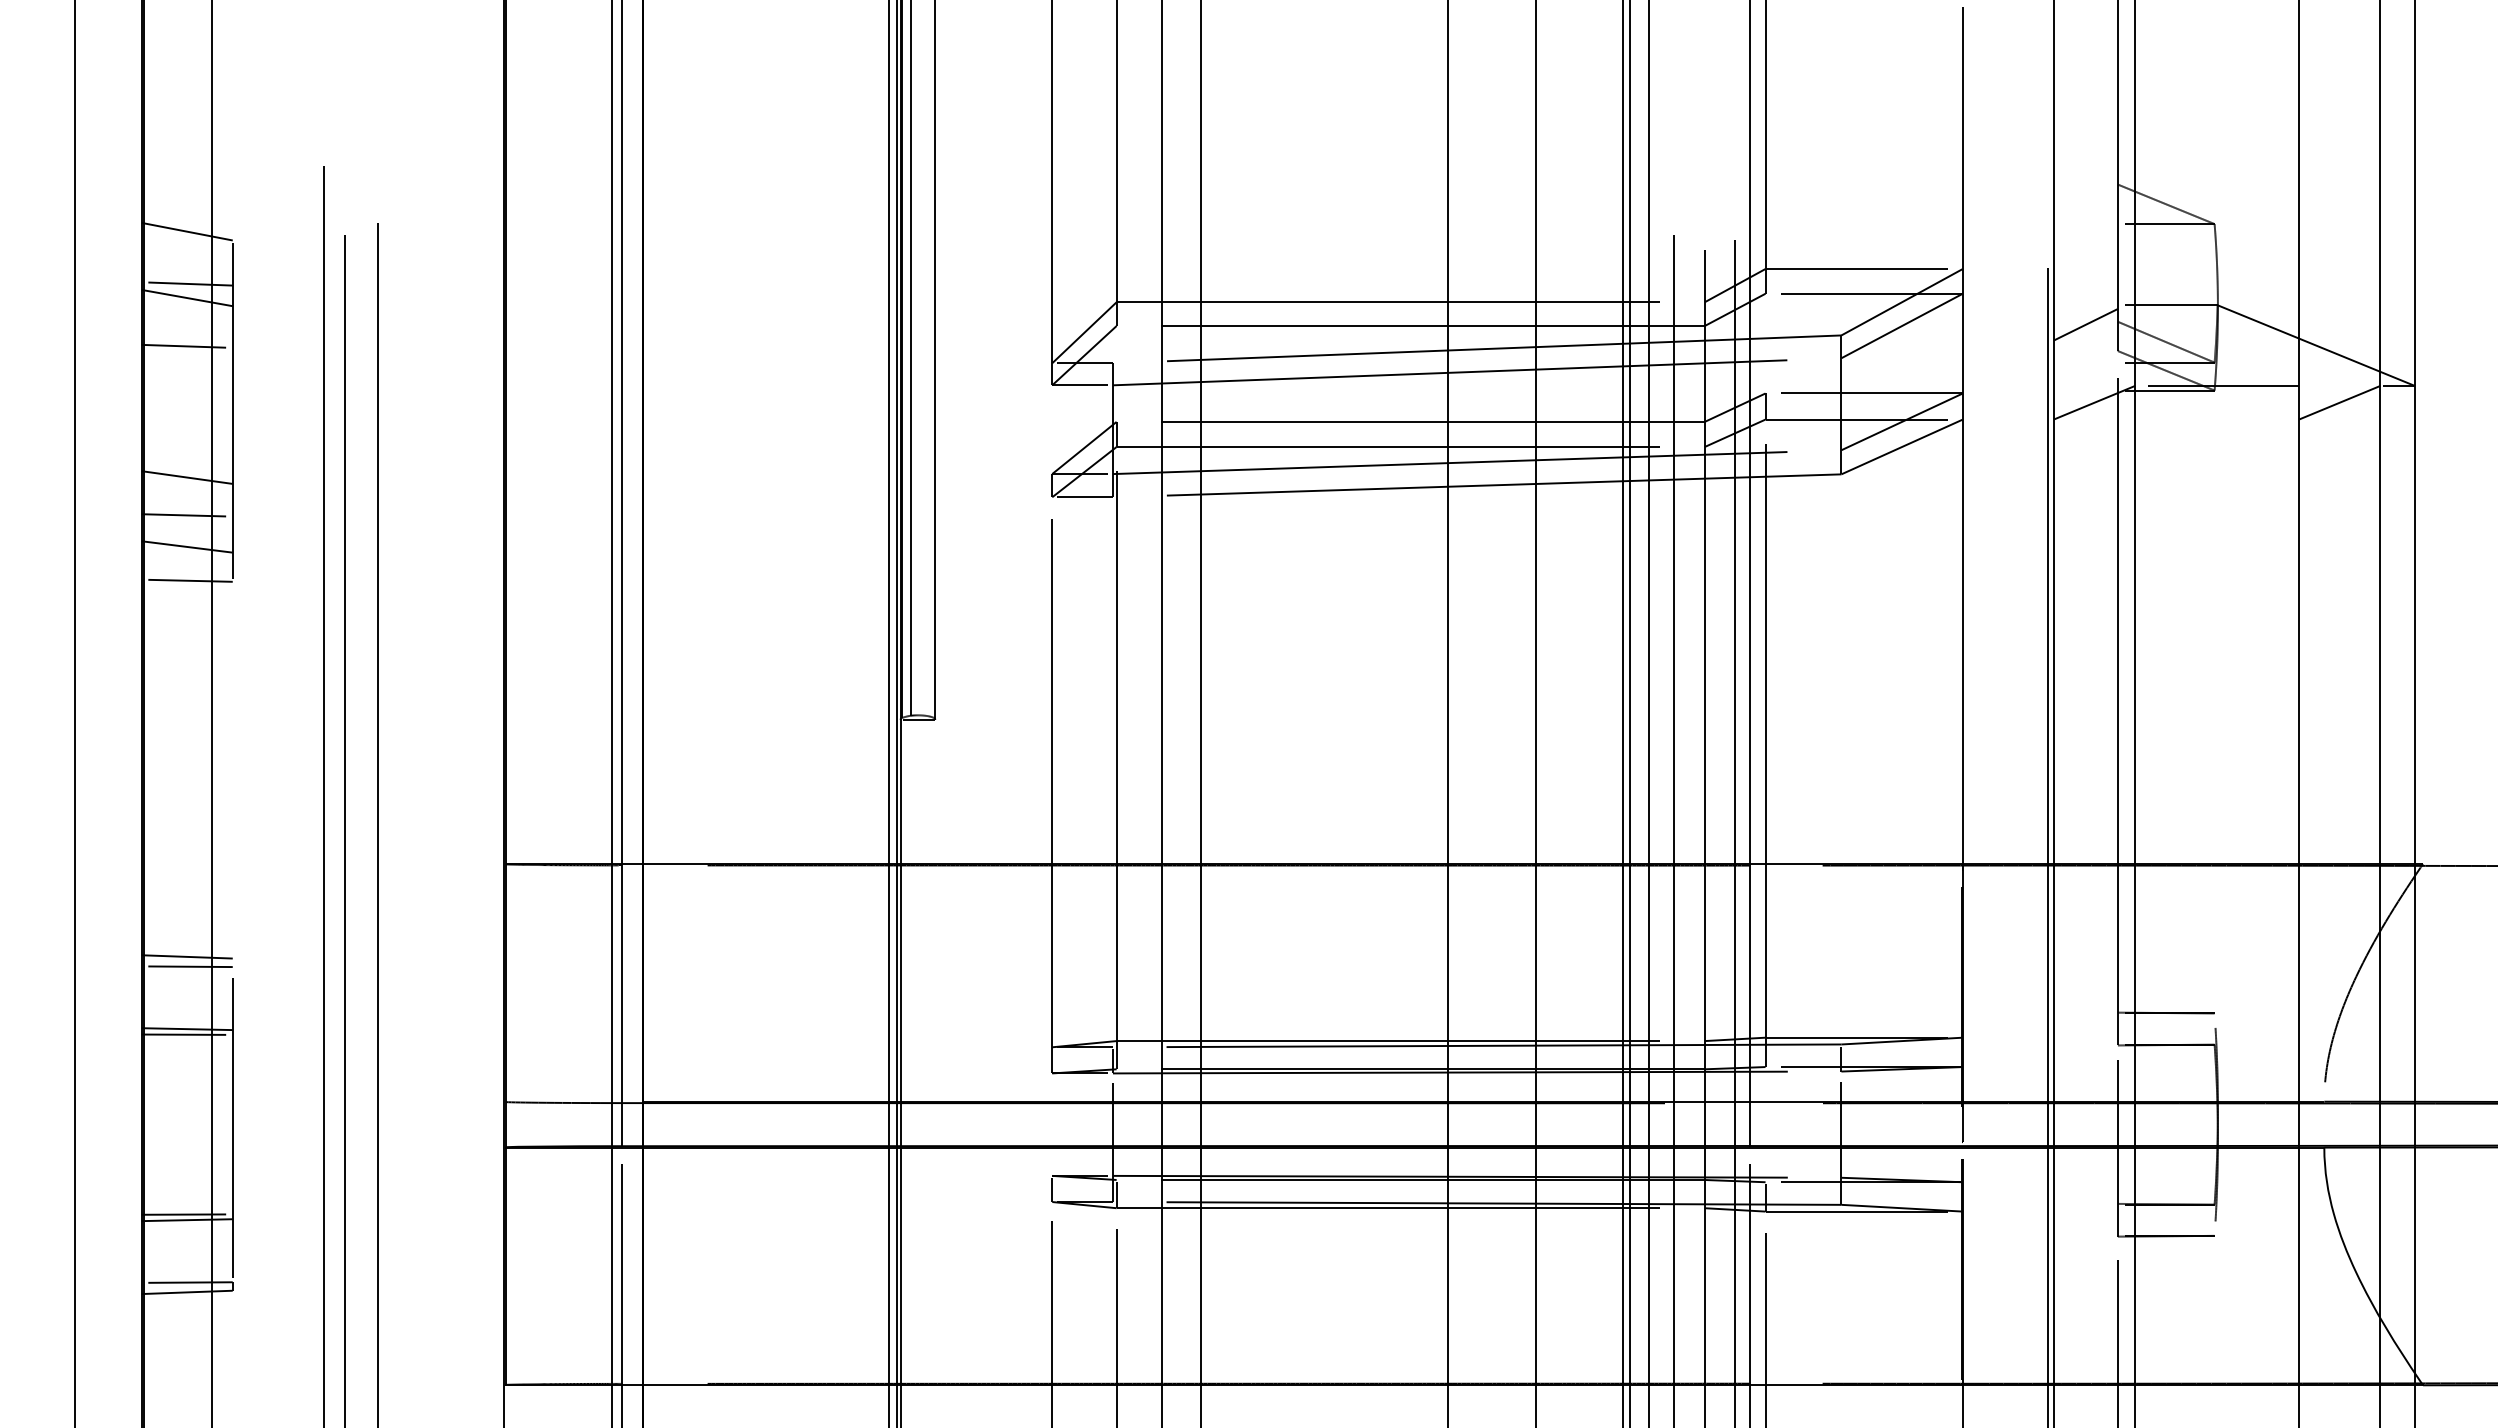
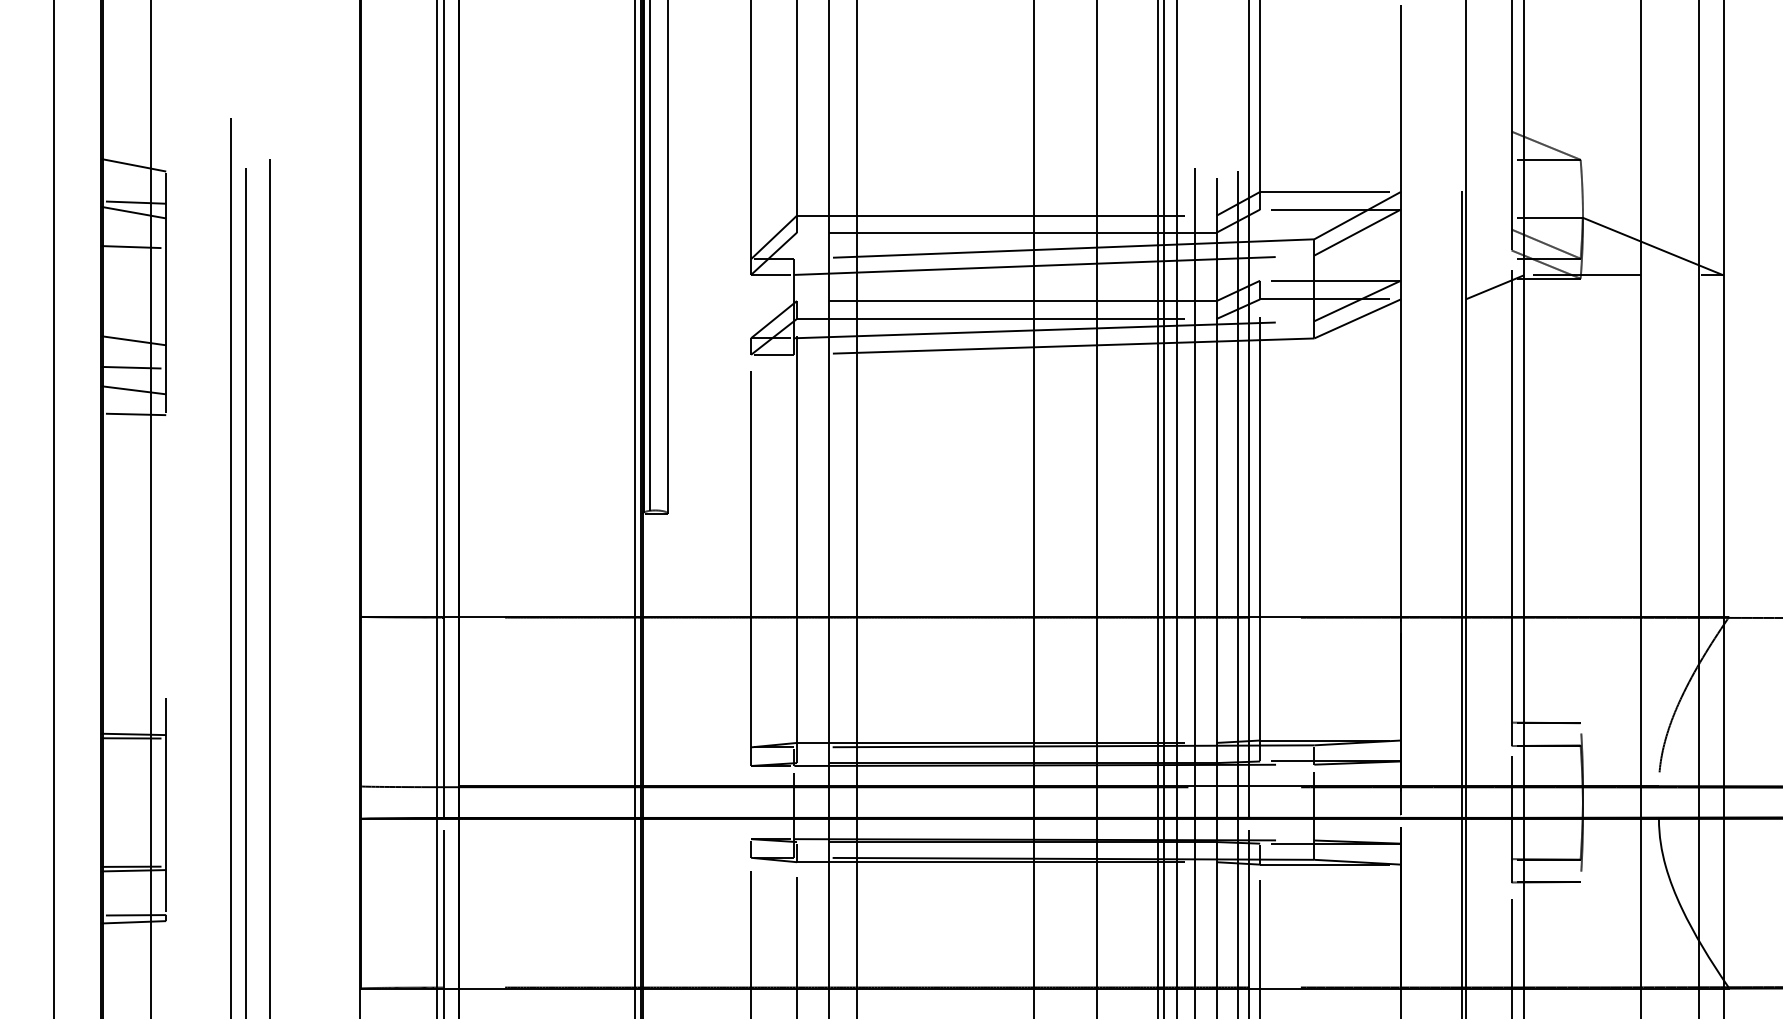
line: (2085, 324) -> (1488, 231), removed
line: (2339, 402) -> (1669, 287), removed
line: (186, 956) -> (133, 682), removed
line: (186, 966) -> (133, 689), removed

